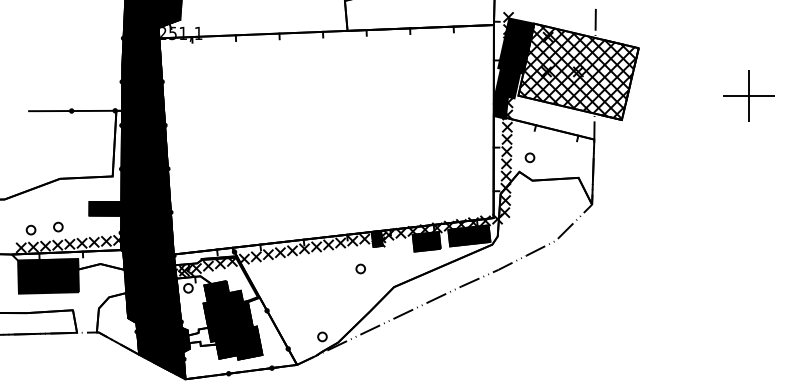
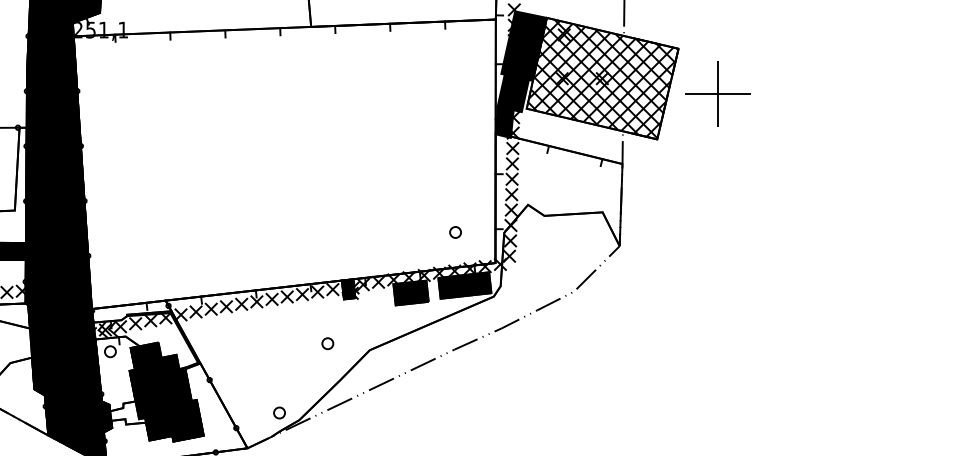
part: (748, 95) -> (717, 93), moved
circle: (529, 157) -> (454, 232), moved
circle: (360, 268) -> (327, 343), moved

